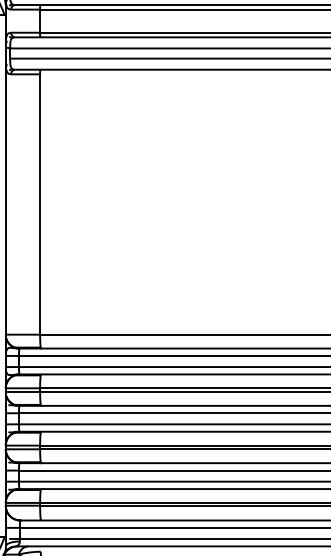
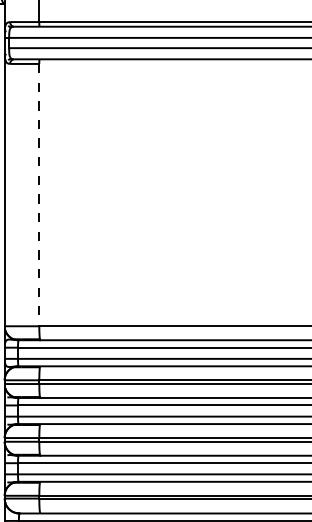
line: (40, 205) -> (39, 196), solid -> dashed

